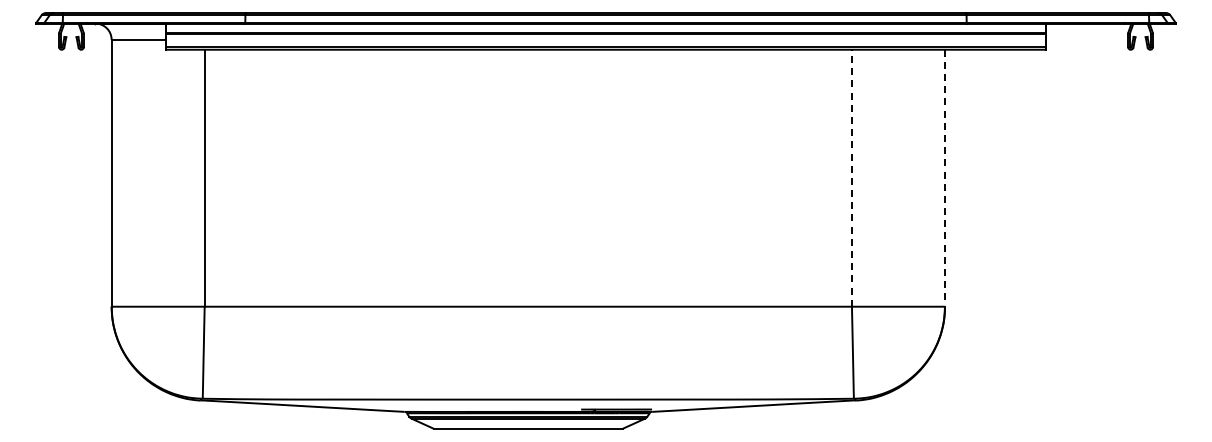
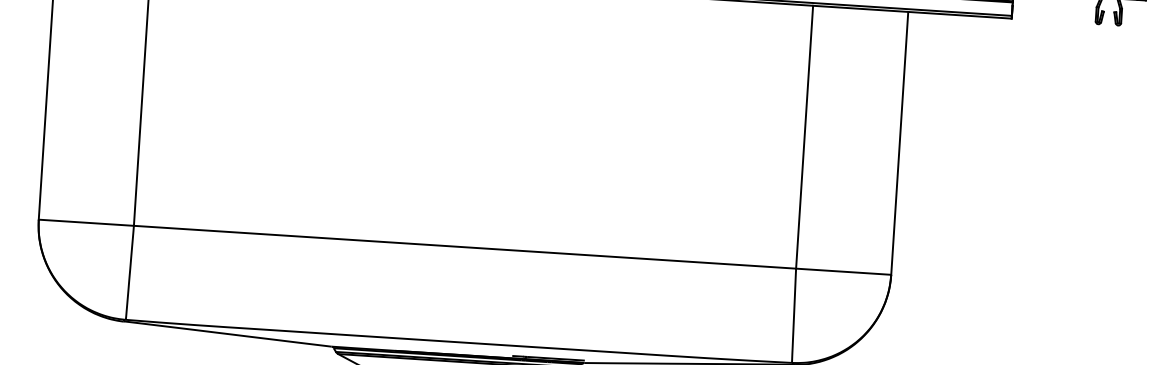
line: (851, 177) -> (804, 136), dashed -> solid
line: (944, 178) -> (899, 143), dashed -> solid

